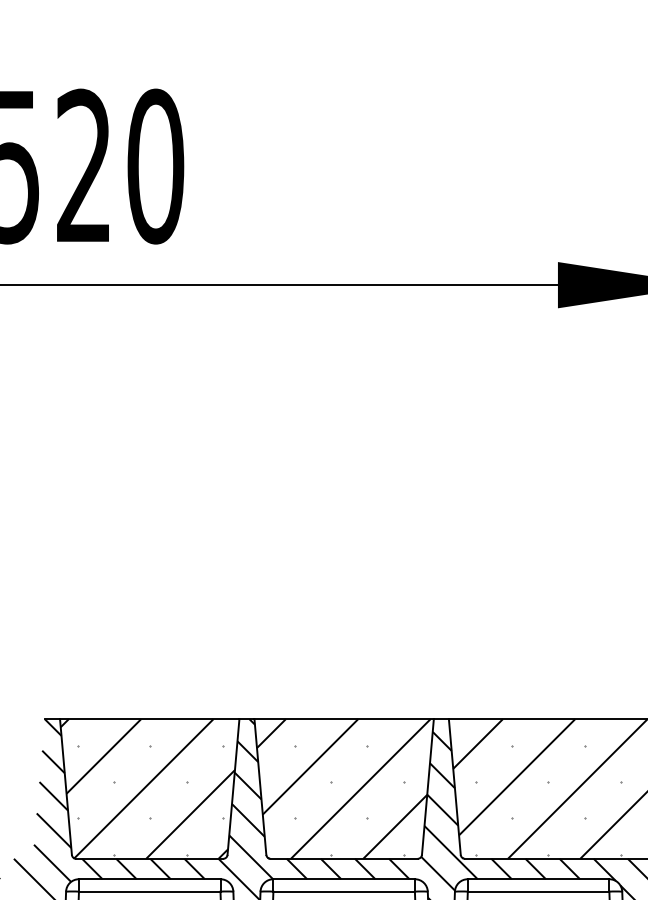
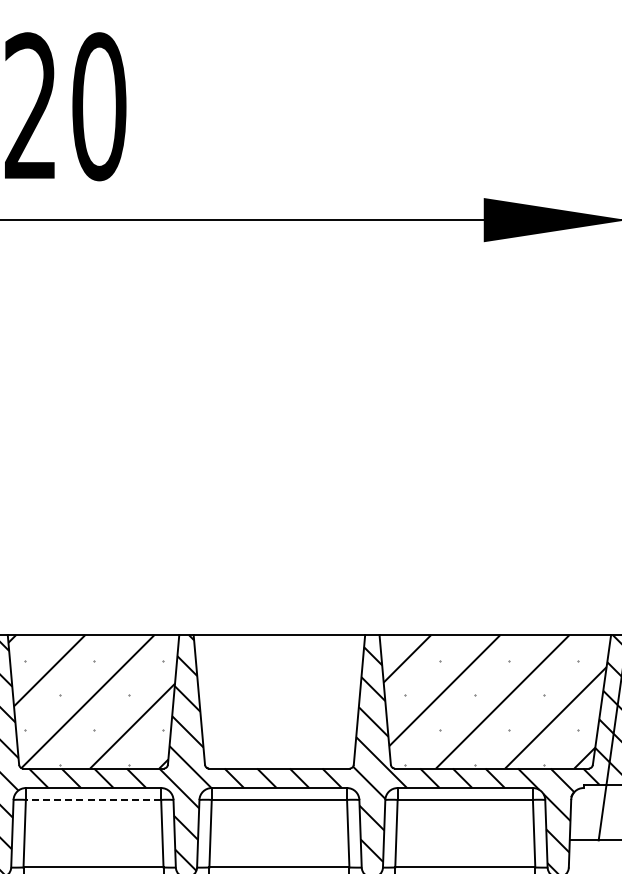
hatch: (344, 788) -> (279, 701), removed
line: (149, 891) -> (93, 799), solid -> dashed

